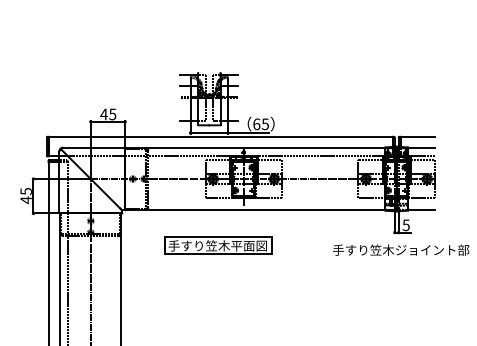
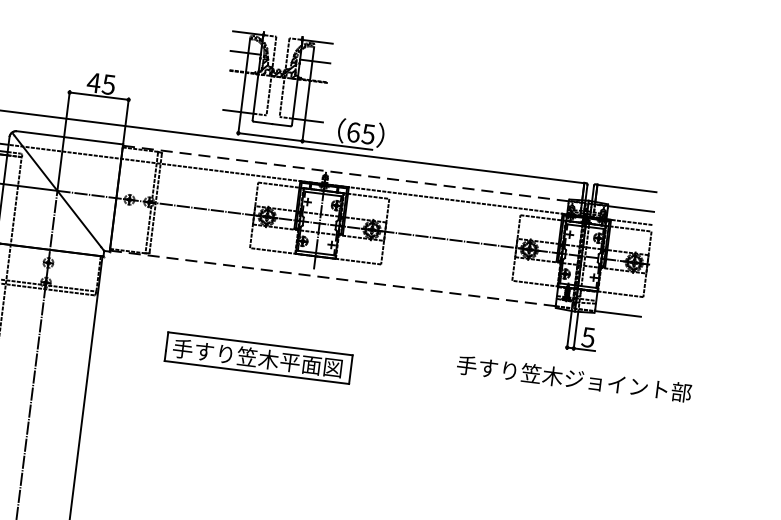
line: (255, 148) -> (346, 173), solid -> dashed
line: (255, 209) -> (333, 278), solid -> dashed
part: (218, 245) -> (258, 357), moved

